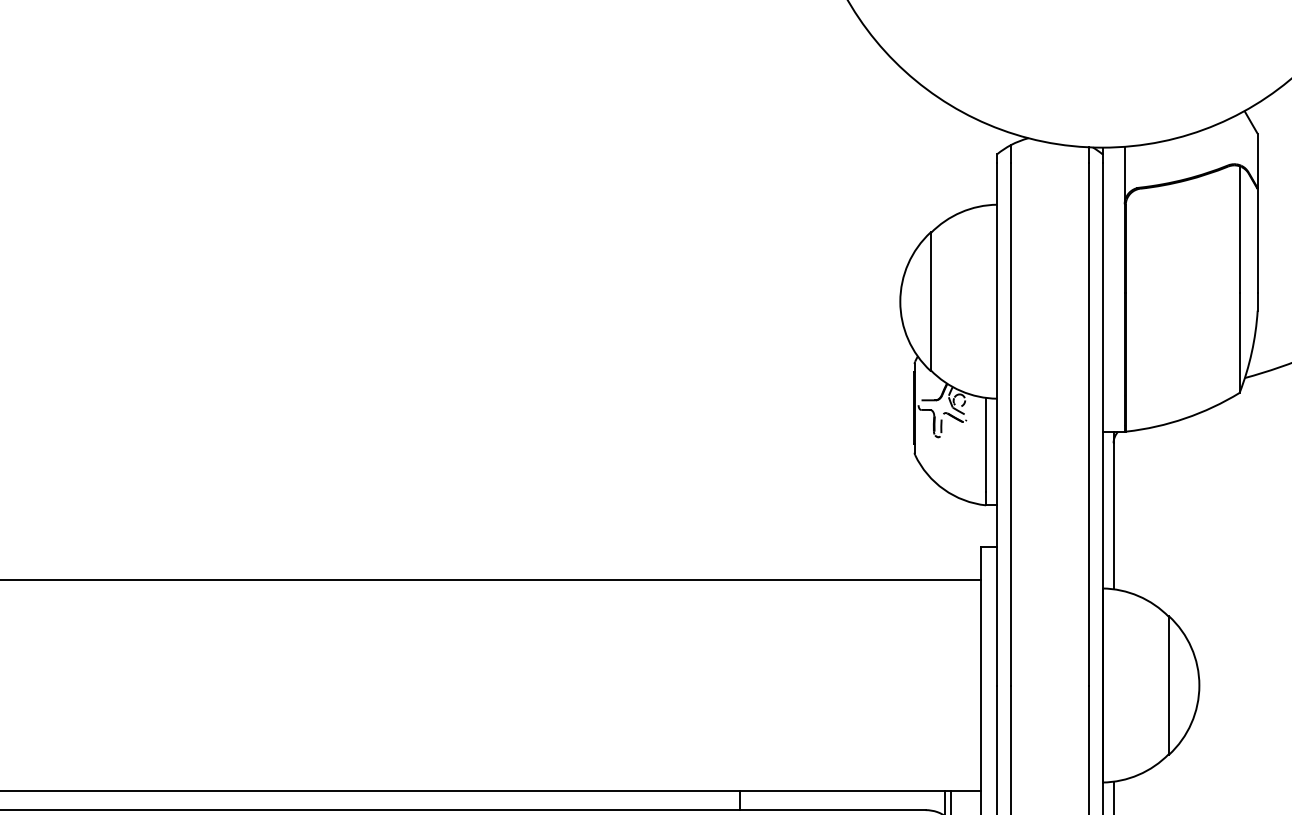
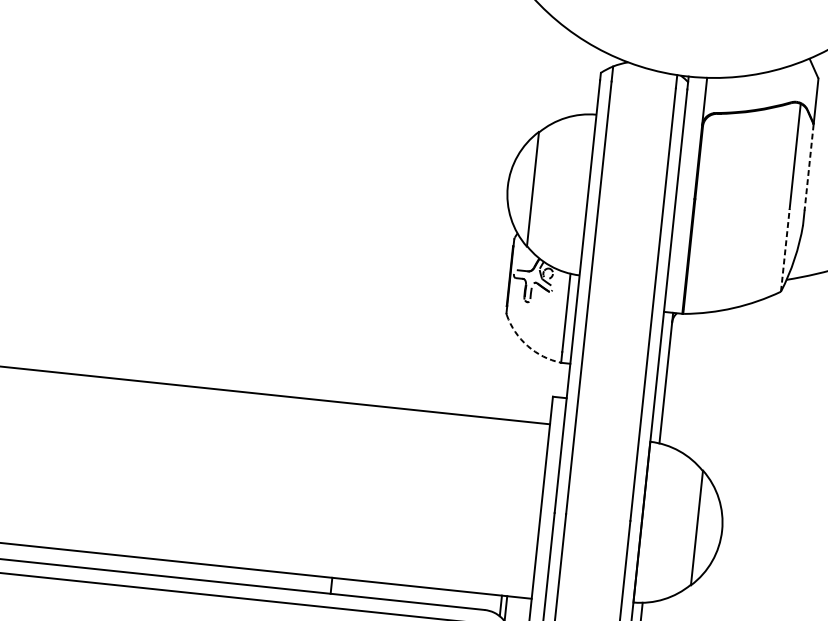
line: (1257, 241) -> (808, 167), solid -> dashed
line: (1239, 343) -> (785, 250), solid -> dashed
arc: (944, 489) -> (528, 346), solid -> dashed

